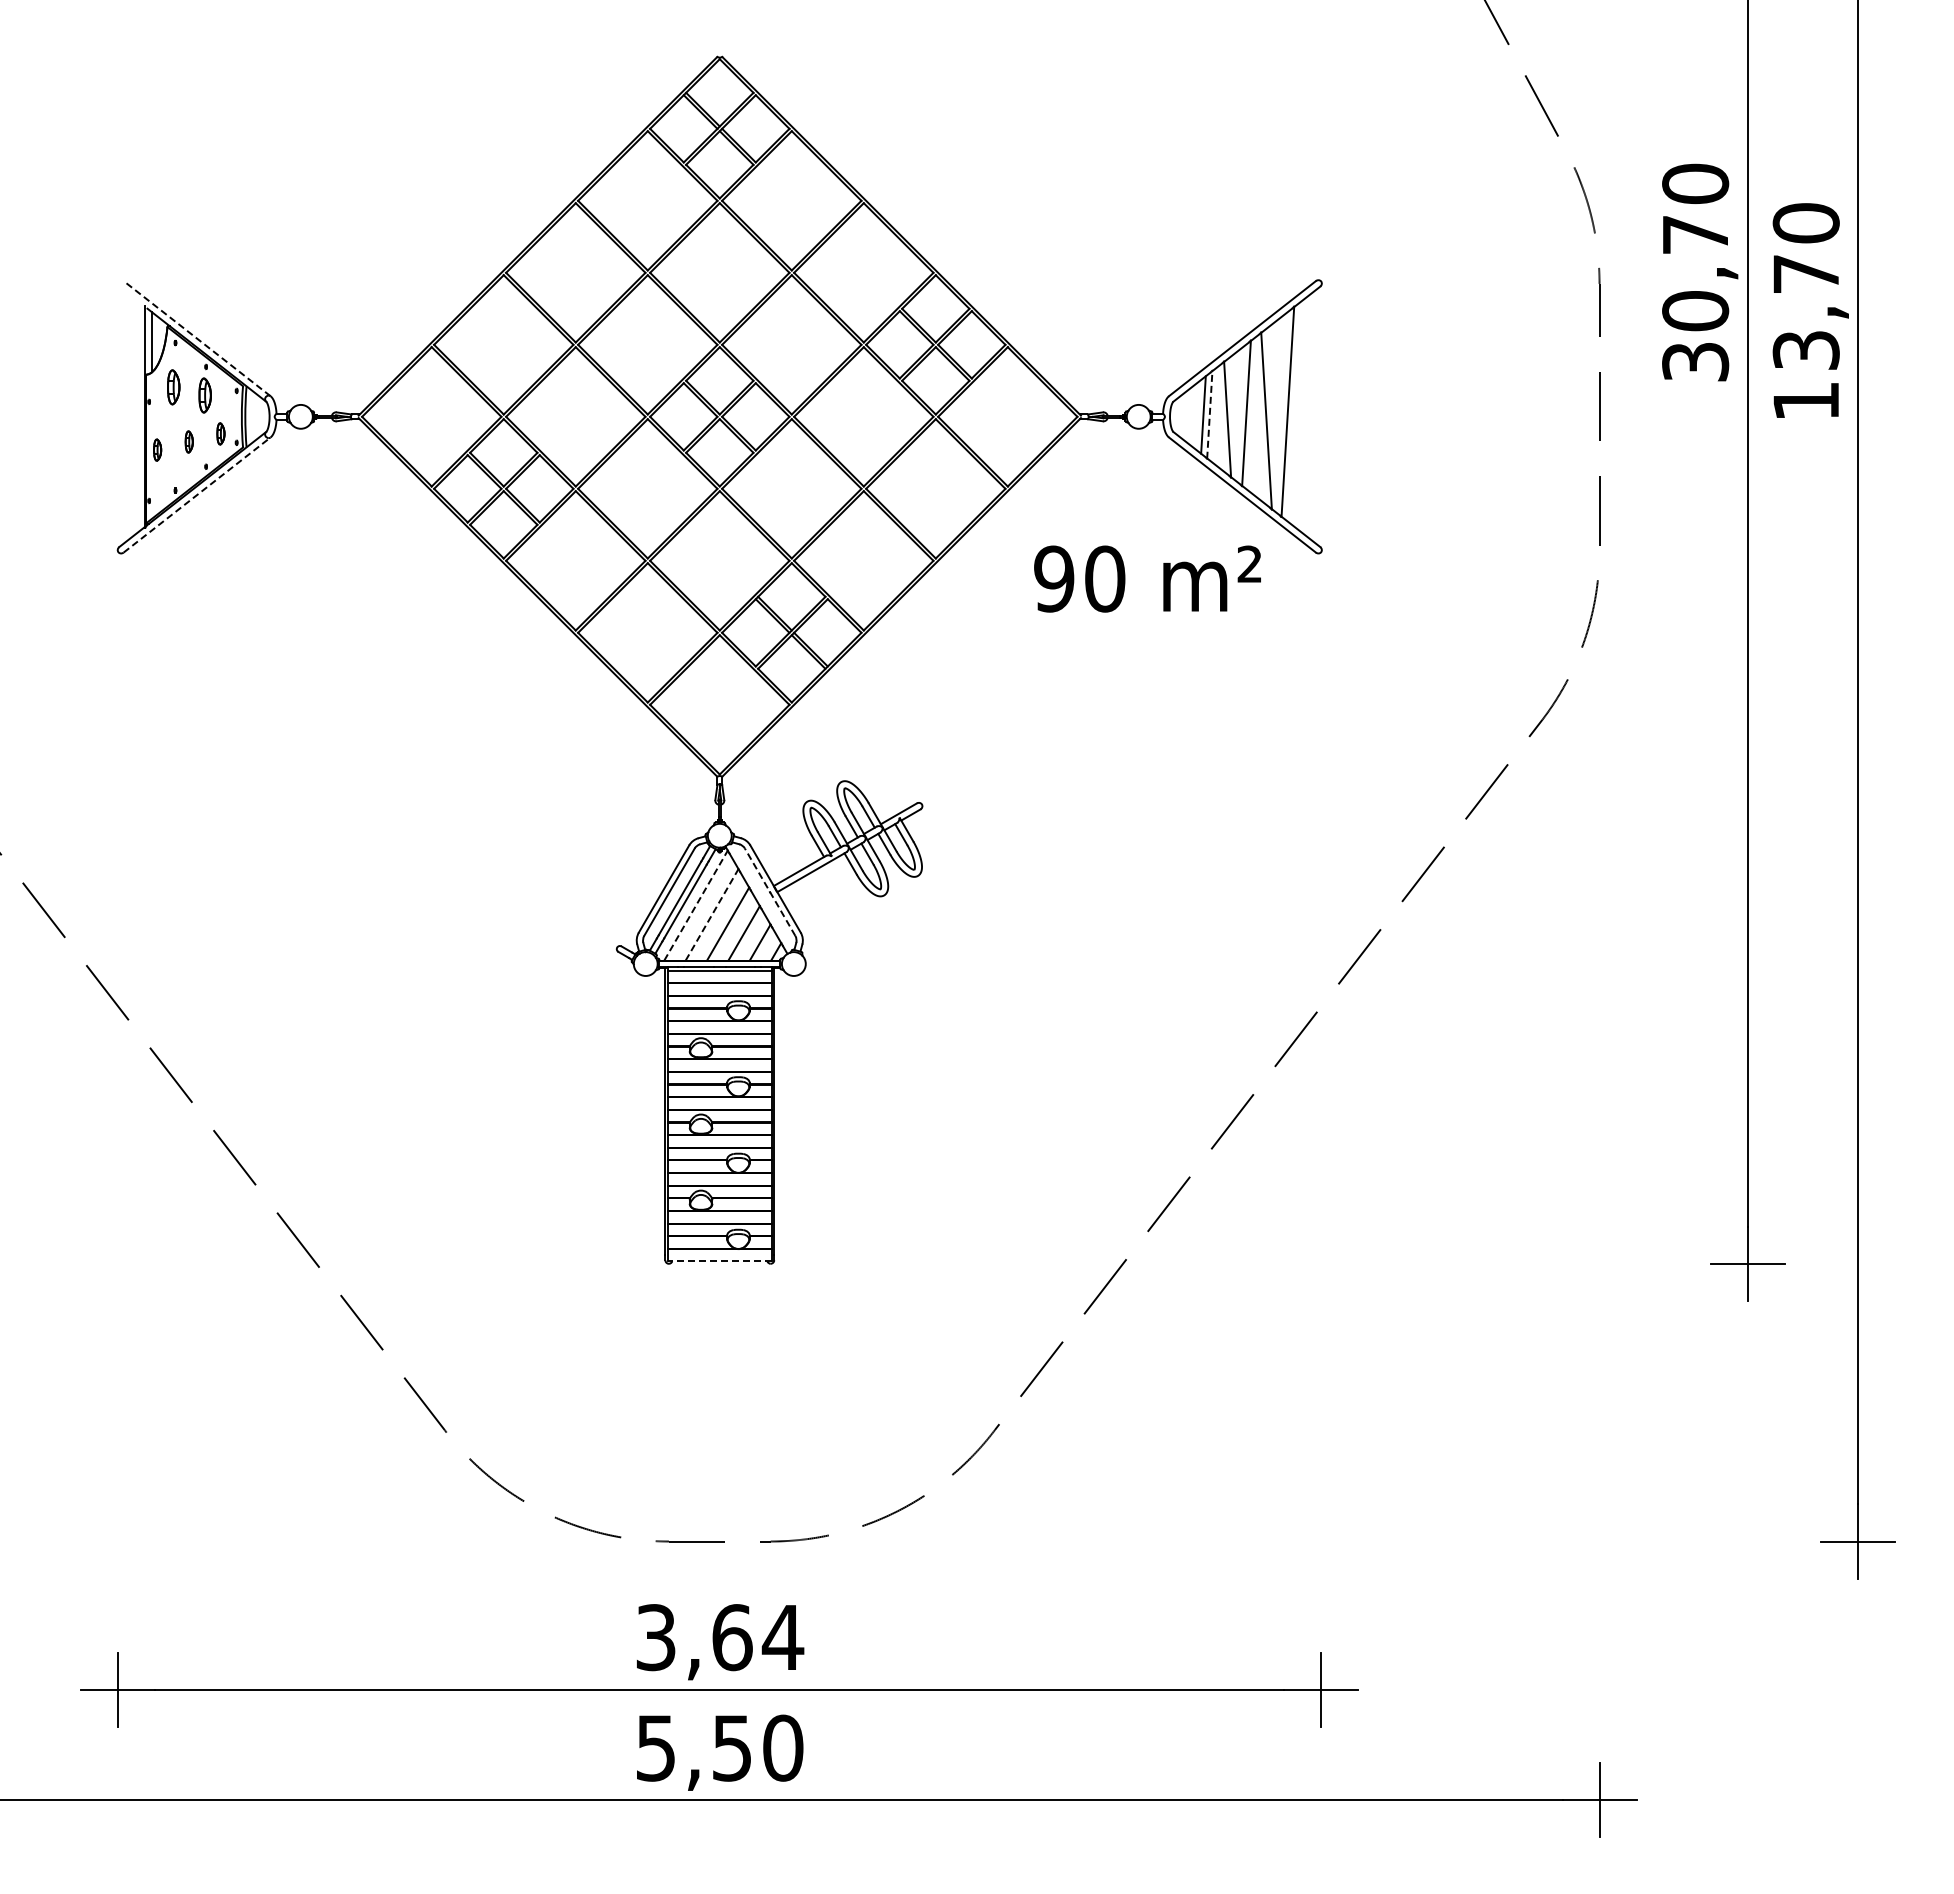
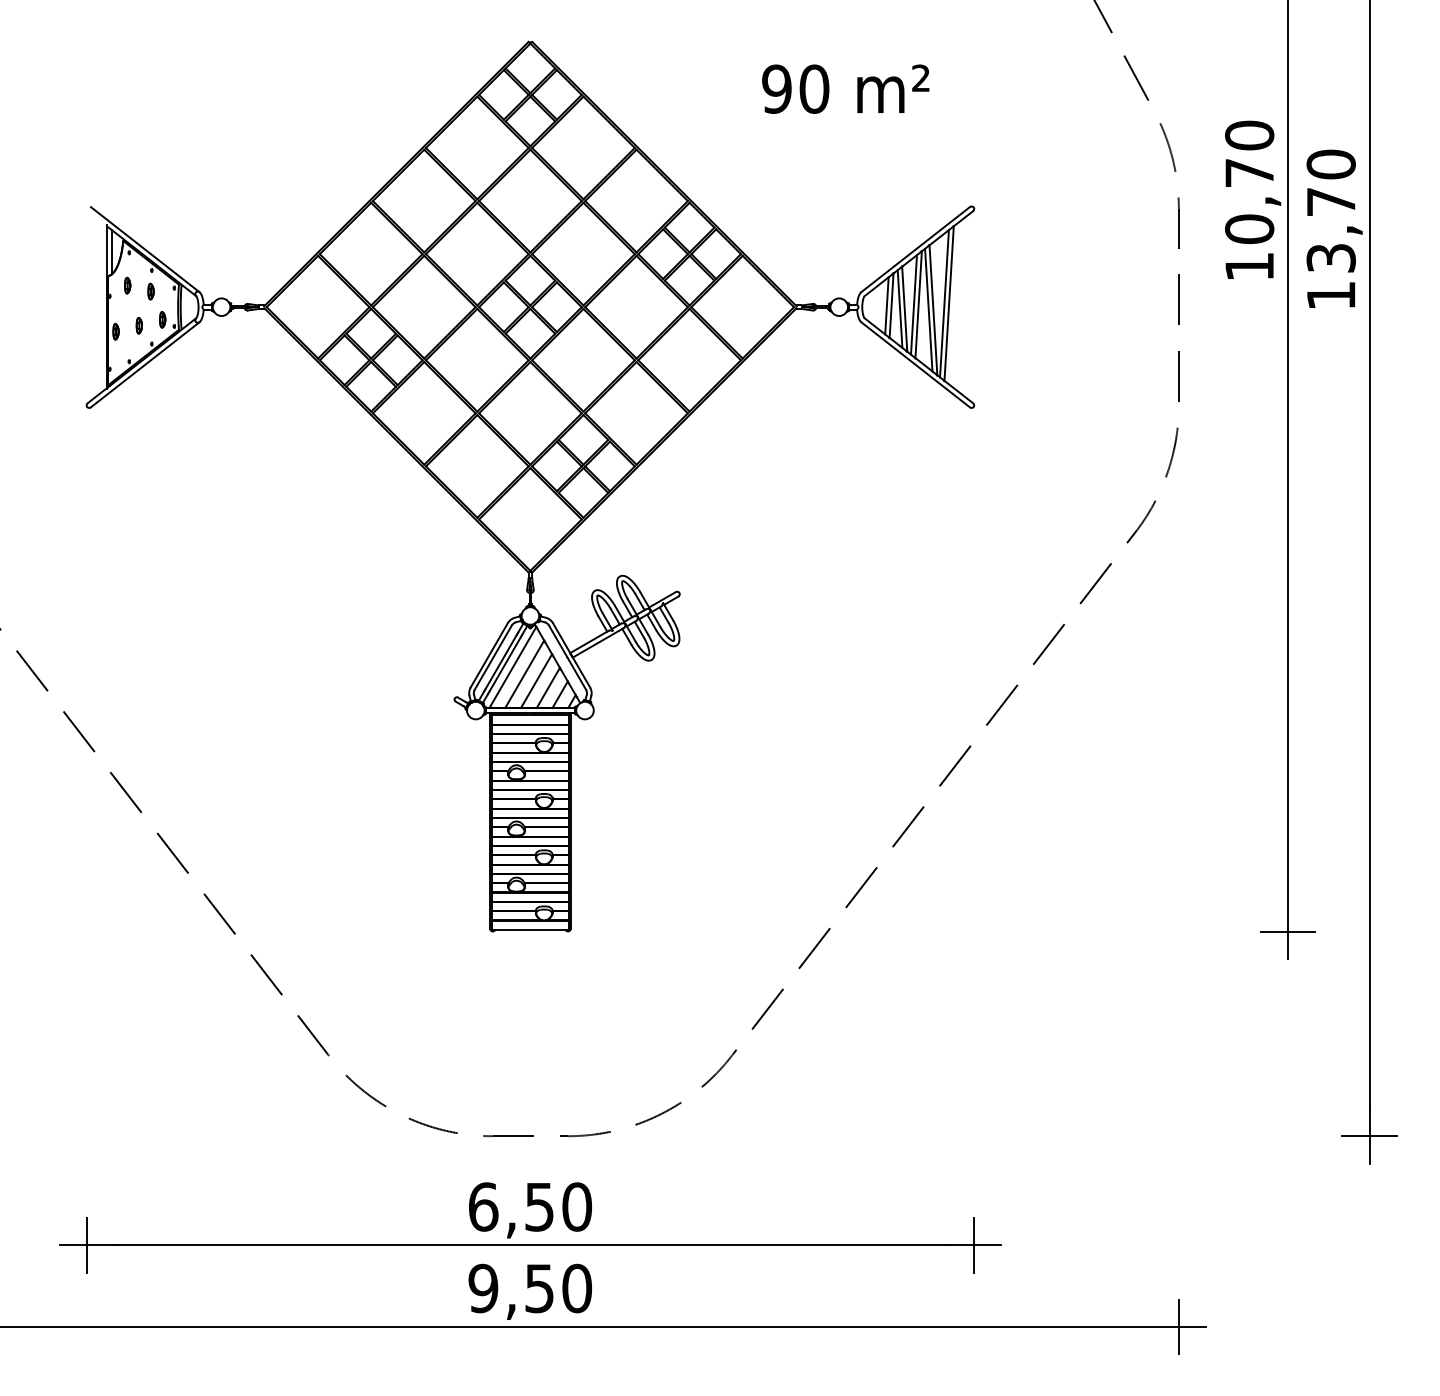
line: (196, 338) -> (144, 249), dashed -> solid
text: (1695, 362) -> (1249, 267), 30,70 -> 10,70
part: (172, 387) -> (127, 285), size x0.62
part: (204, 395) -> (150, 291), size x0.62
line: (1281, 412) -> (944, 304), added
line: (1240, 413) -> (914, 304), added
line: (1209, 414) -> (891, 305), dashed -> solid
line: (1221, 418) -> (900, 308), added
line: (1260, 420) -> (928, 309), added
line: (197, 494) -> (145, 364), dashed -> solid
text: (1147, 578) -> (845, 88), moved
line: (769, 891) -> (567, 657), dashed -> solid
line: (696, 905) -> (513, 667), dashed -> solid
line: (712, 914) -> (525, 674), dashed -> solid
line: (719, 1261) -> (530, 929), dashed -> solid
text: (720, 1637) -> (530, 1206), 3,64 -> 6,50
text: (655, 1747) -> (483, 1288), 5,50 -> 9,50

